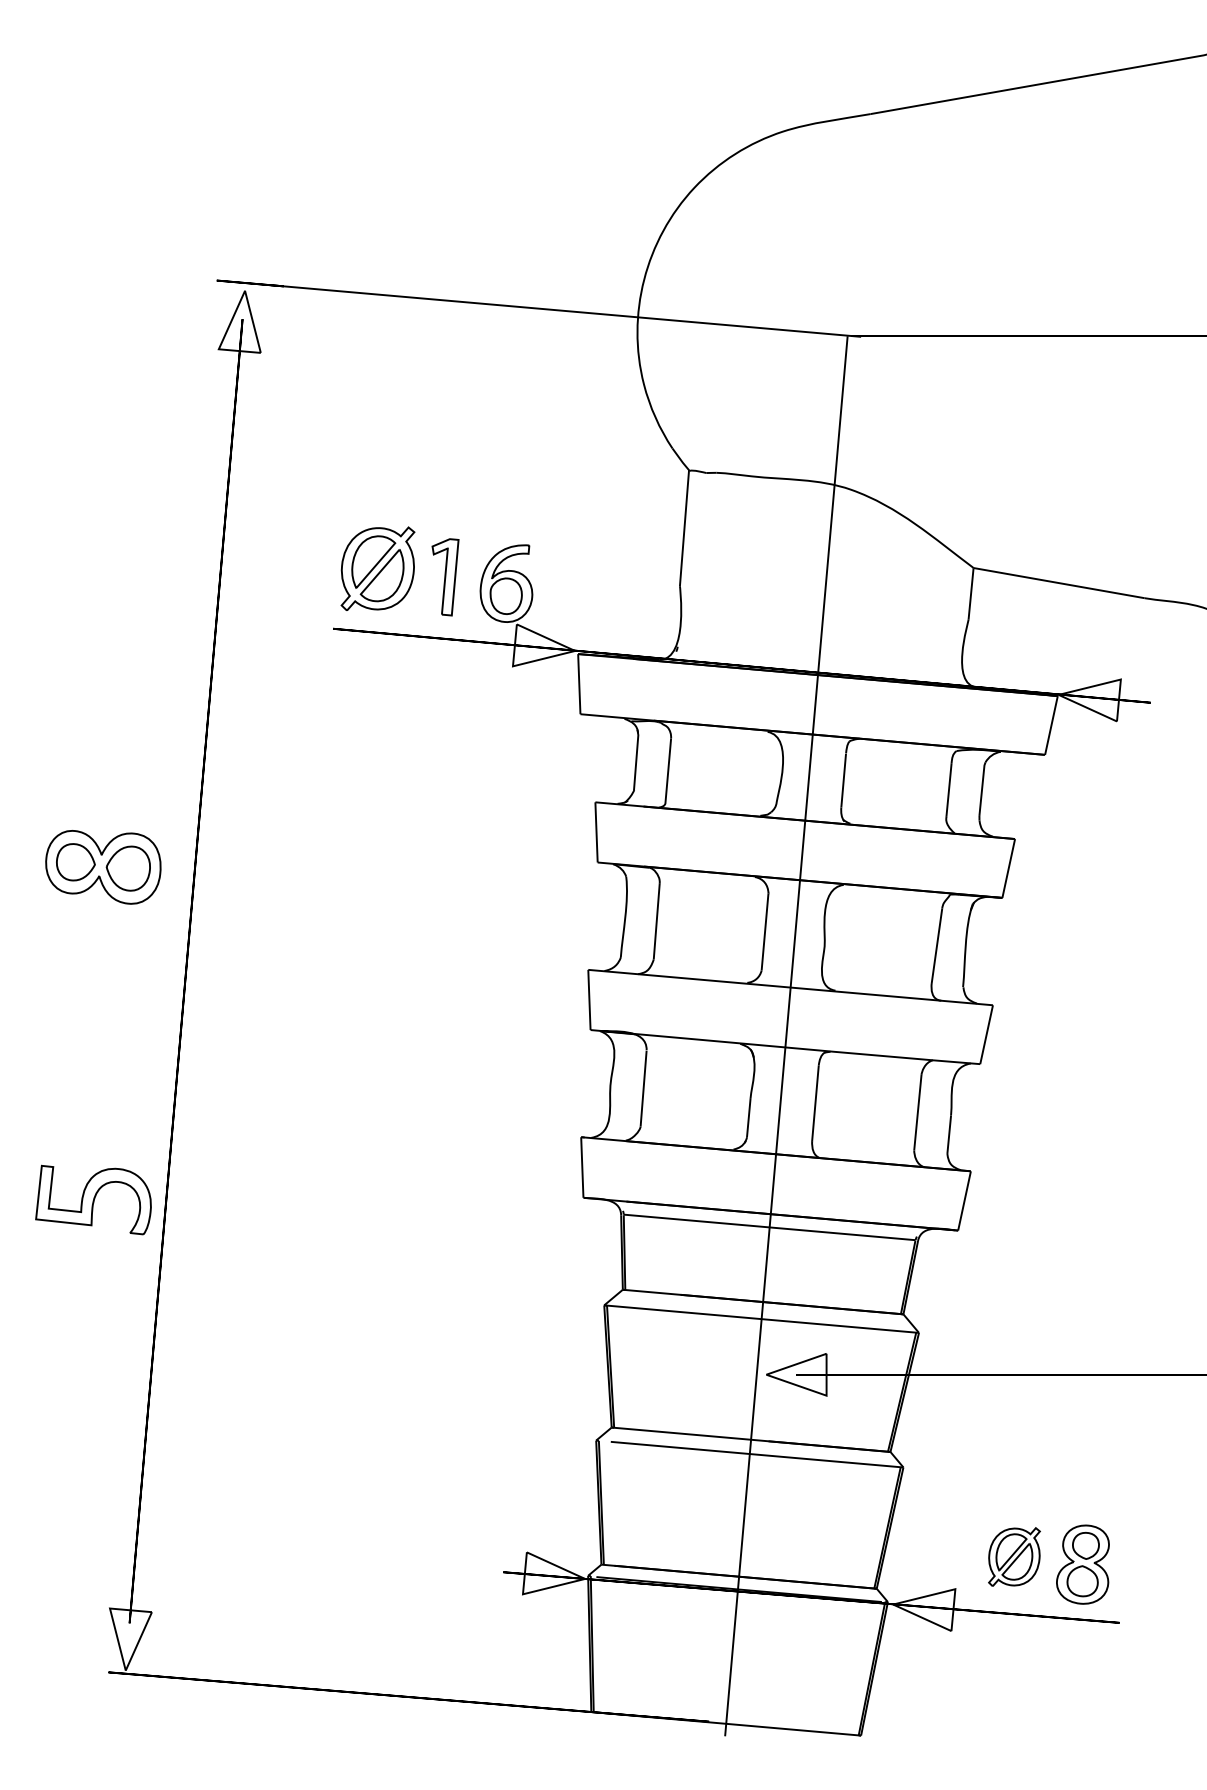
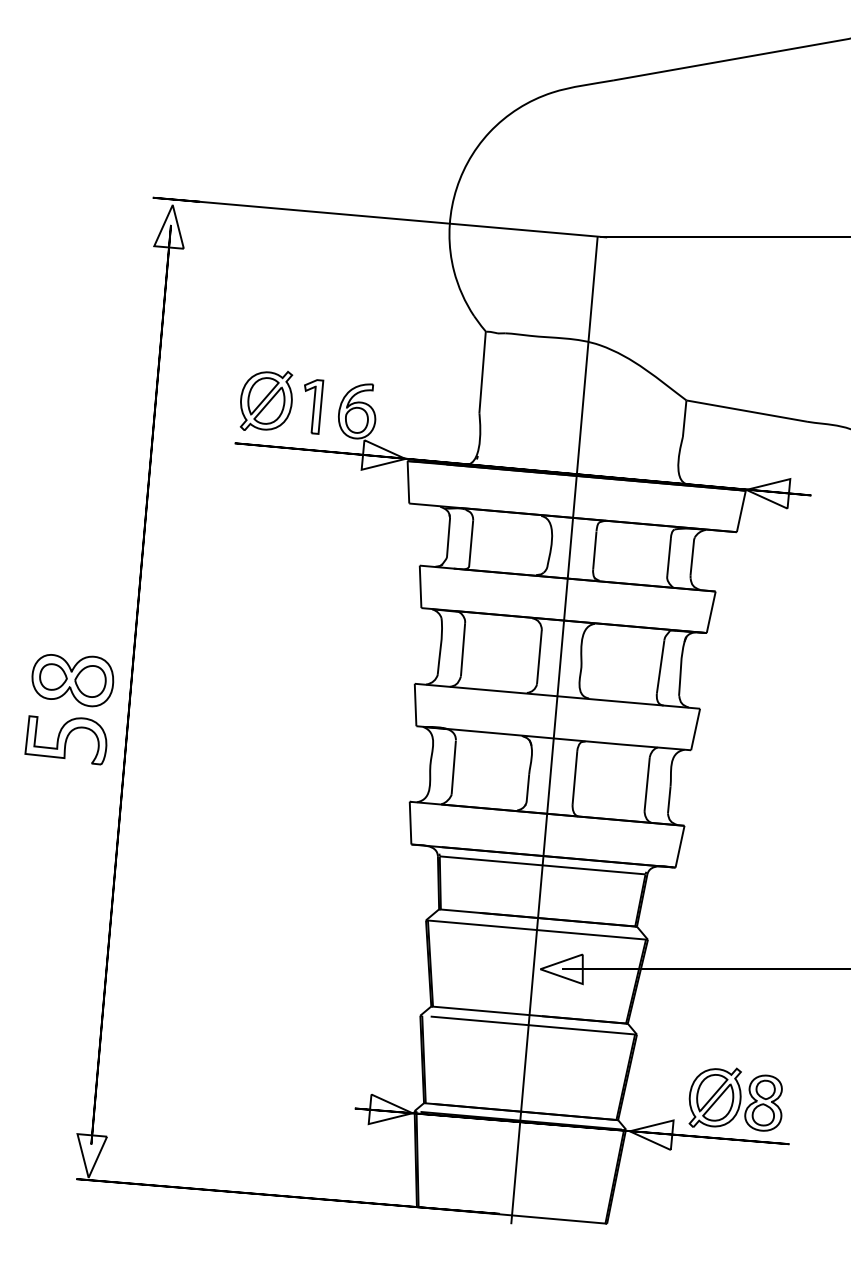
part: (103, 867) -> (72, 680), moved
part: (93, 1199) -> (65, 739), moved
part: (1014, 1556) -> (715, 1097), size x1.43

